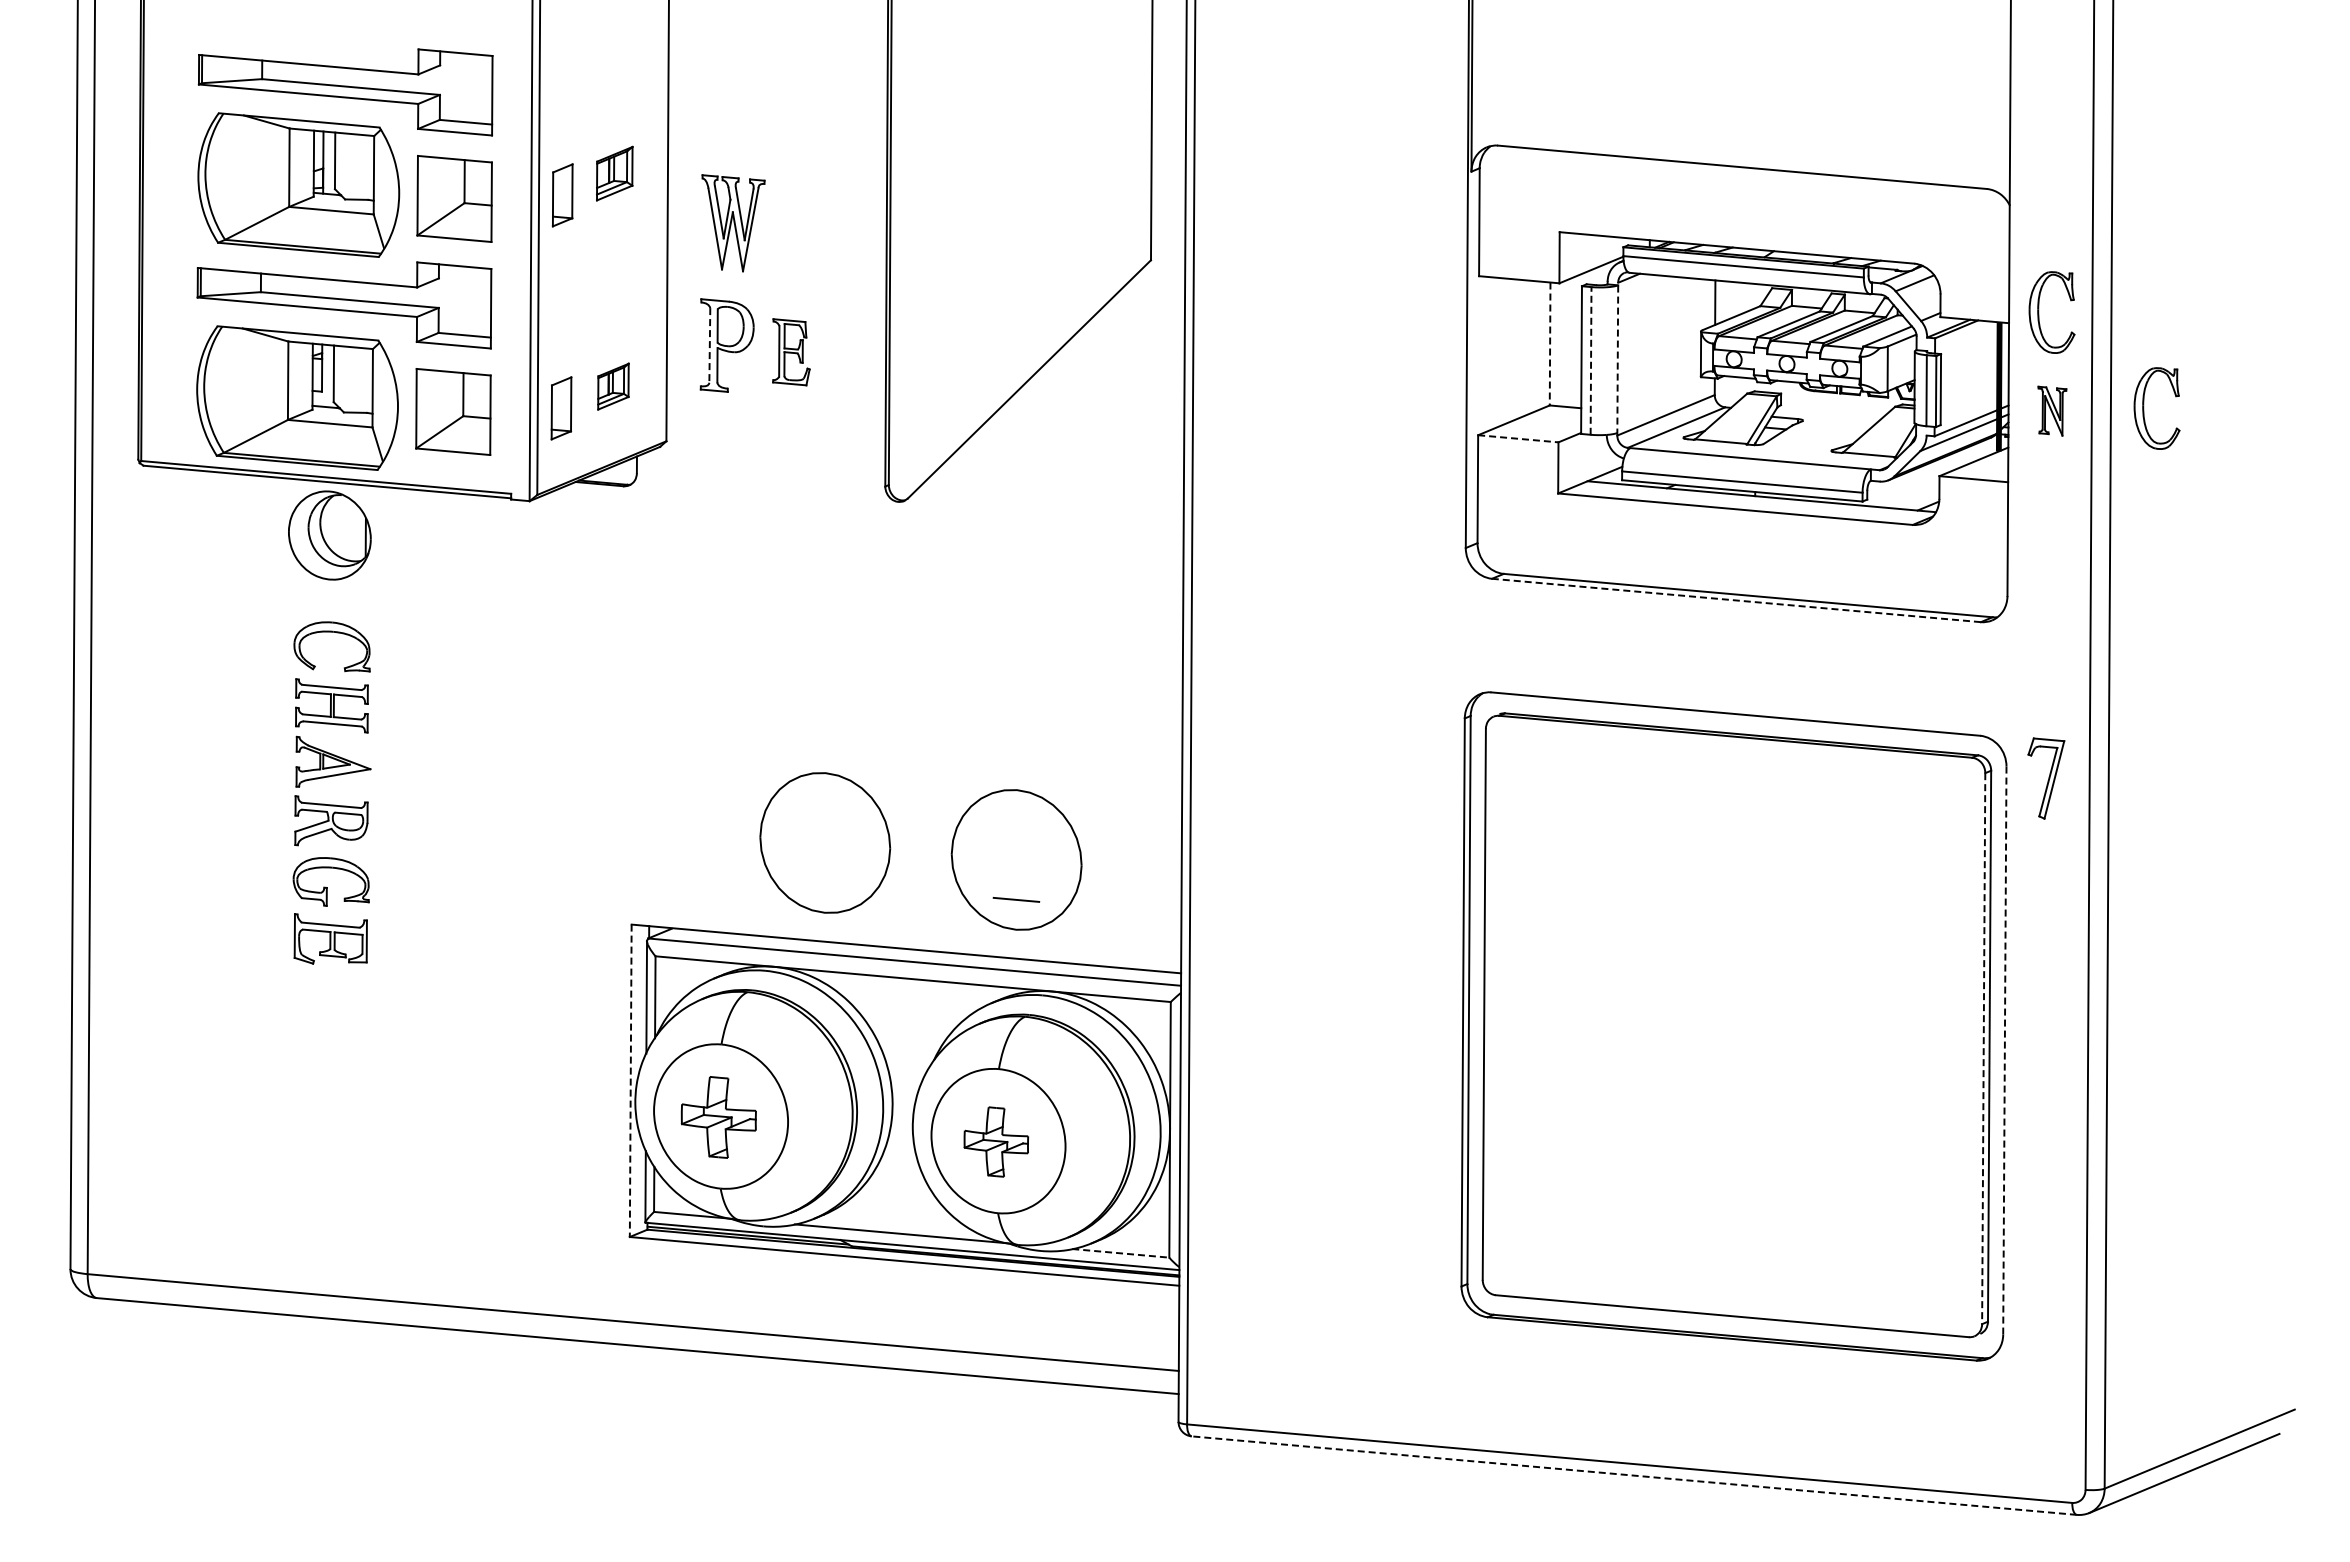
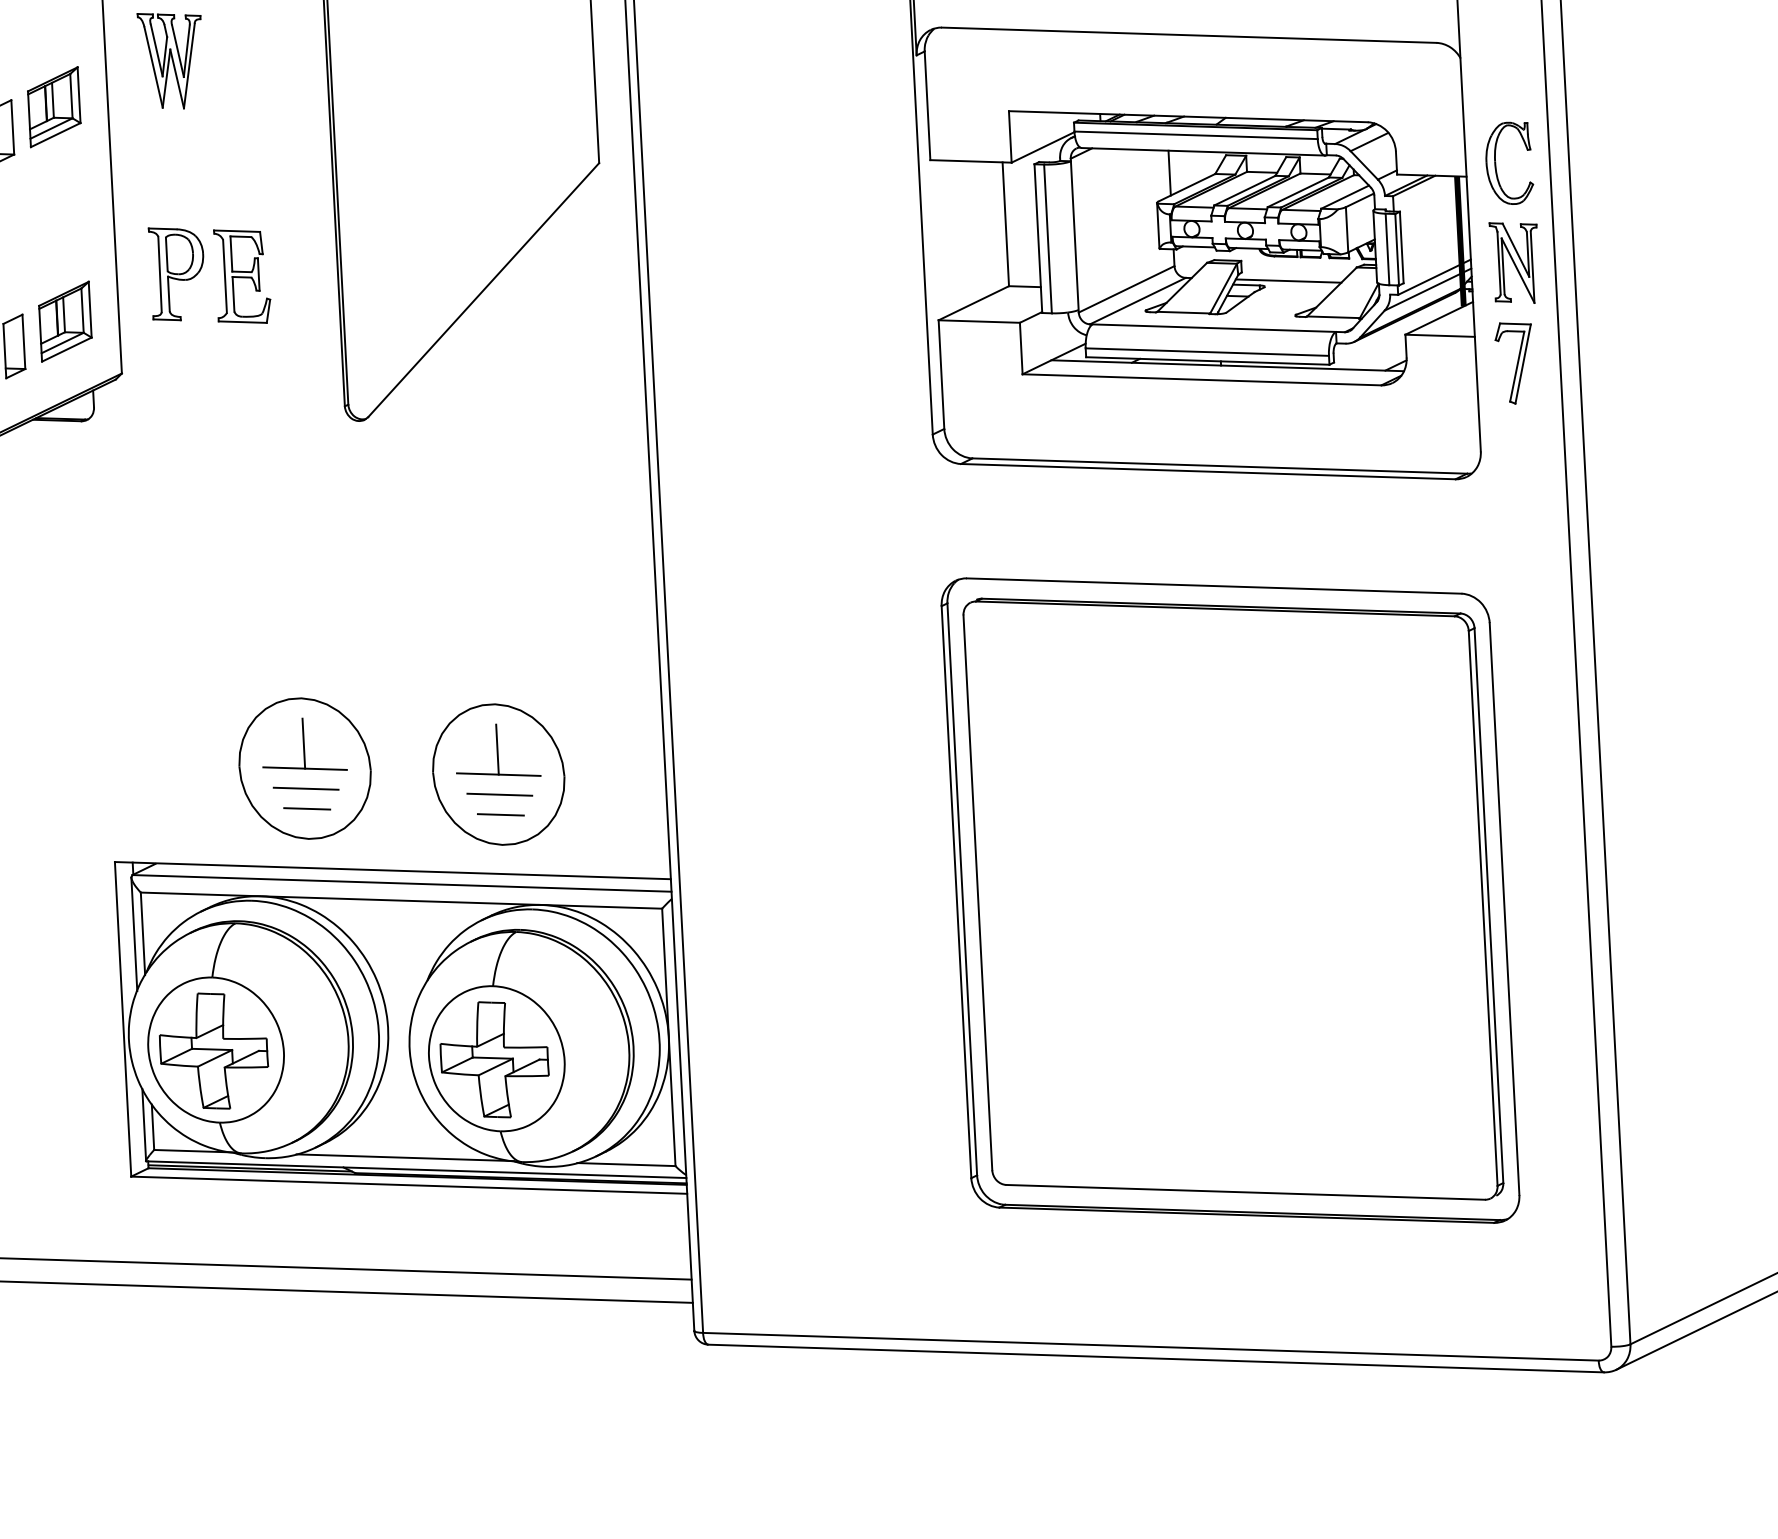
part: (614, 173) -> (54, 106), size x1.43
part: (733, 223) -> (171, 60), moved
line: (1550, 344) -> (1006, 224), dashed -> solid
line: (709, 345) -> (159, 274), dashed -> solid
part: (791, 352) -> (242, 276), size x1.43
line: (1617, 358) -> (1074, 234), dashed -> solid
line: (1591, 360) -> (1048, 238), dashed -> solid
part: (613, 386) -> (65, 321), size x1.67
part: (2144, 408) -> (1607, 254), removed
part: (2052, 410) -> (1515, 262), size x1.67
line: (1826, 416) -> (1288, 281), added
line: (1518, 438) -> (979, 321), dashed -> solid
line: (1735, 600) -> (1207, 471), dashed -> solid
part: (2046, 778) -> (1515, 363), moved
part: (825, 819) -> (303, 744), added
part: (1016, 836) -> (497, 751), added
line: (825, 862) -> (306, 788), added
line: (1016, 879) -> (499, 794), added
line: (824, 882) -> (306, 808), added
line: (1983, 1048) -> (1482, 908), dashed -> solid
line: (2004, 1050) -> (1504, 909), dashed -> solid
line: (630, 1081) -> (122, 1020), dashed -> solid
part: (718, 1117) -> (213, 1051), size x1.43
part: (996, 1141) -> (494, 1059), size x1.67
line: (1120, 1253) -> (626, 1164), dashed -> solid
line: (1633, 1475) -> (1155, 1358), dashed -> solid

